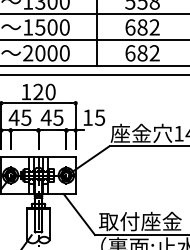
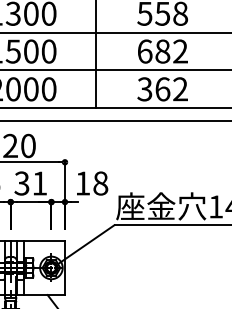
text: (136, 53) -> (153, 89), 682 -> 362
text: (51, 117) -> (29, 183), 45 -> 31
text: (100, 117) -> (101, 183), 15 -> 18

